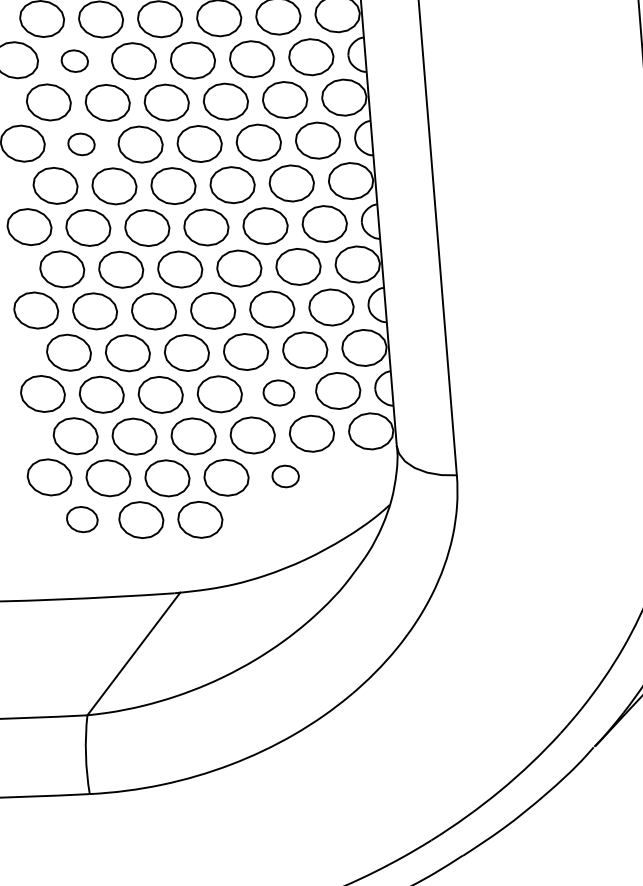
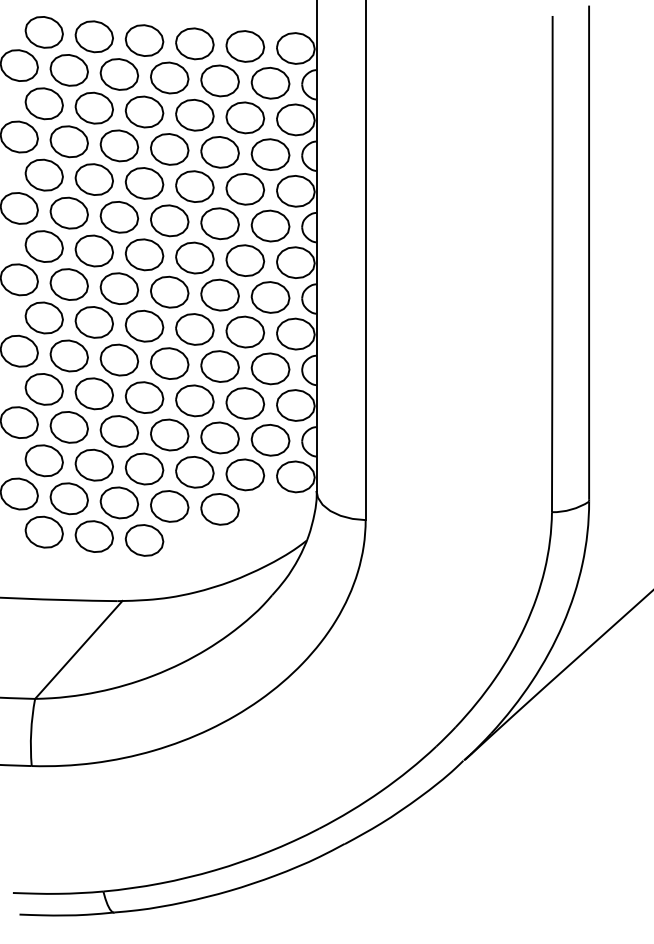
part: (74, 60) -> (68, 141), size x1.67
part: (80, 143) -> (68, 212), size x1.67
part: (278, 392) -> (219, 437), size x1.43
part: (285, 476) -> (219, 509), size x1.67
part: (81, 518) -> (43, 531), size x1.43

